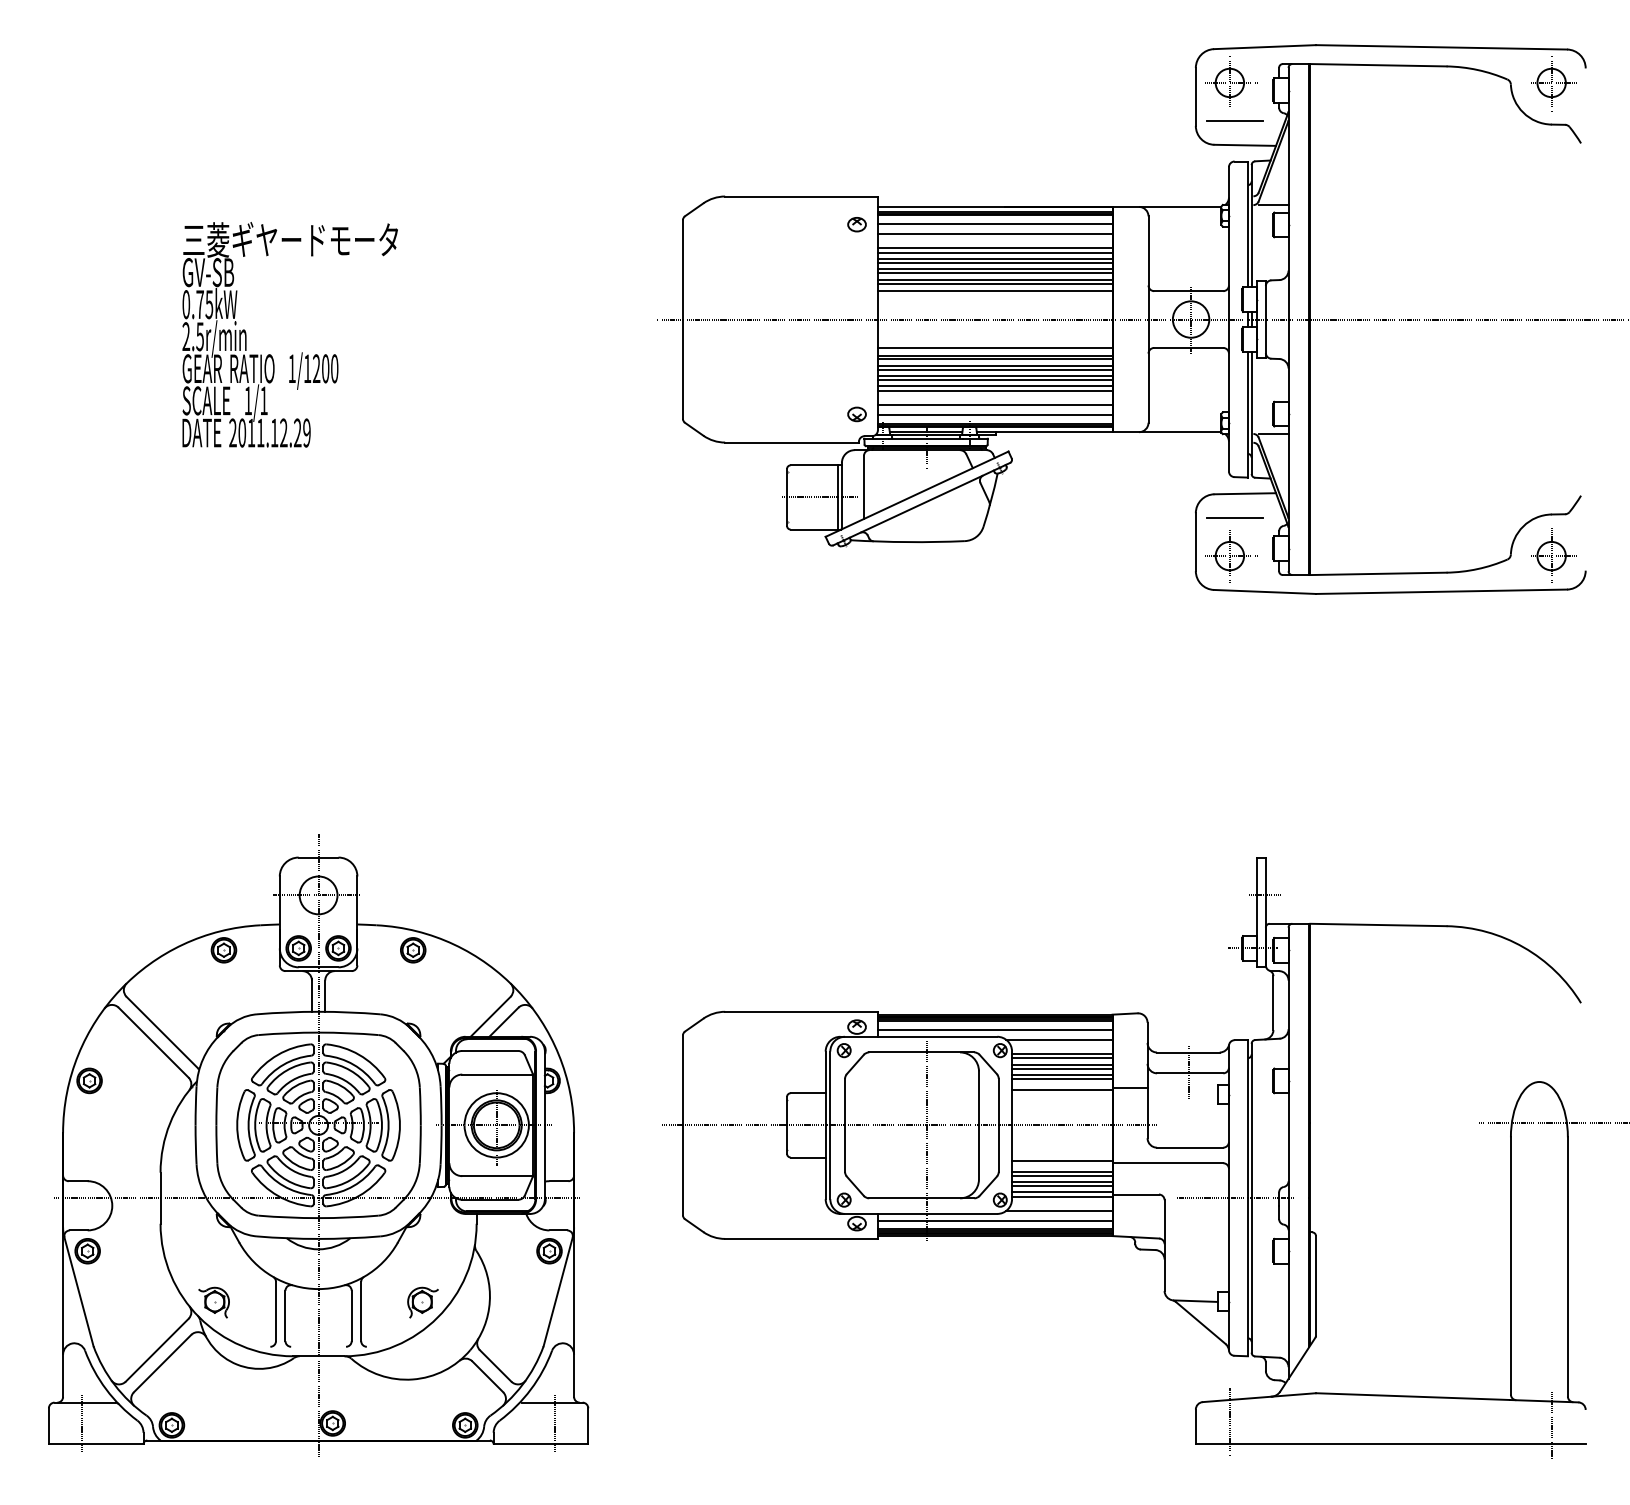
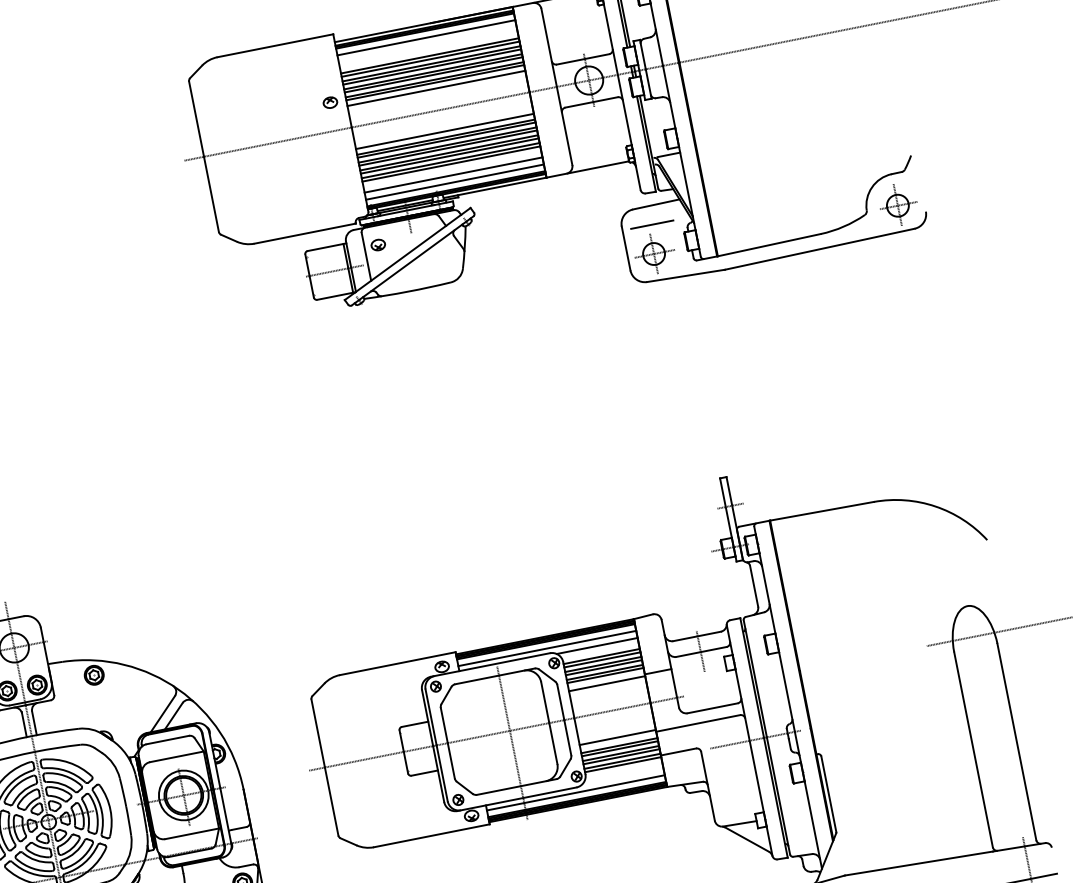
part: (856, 224) -> (329, 102), moved
line: (994, 233) -> (427, 44), removed
part: (856, 414) -> (377, 245), moved
line: (1058, 1211) -> (622, 776), removed

